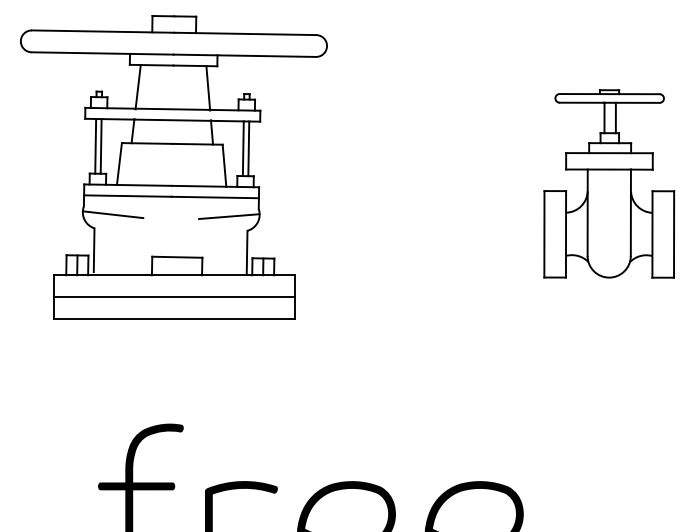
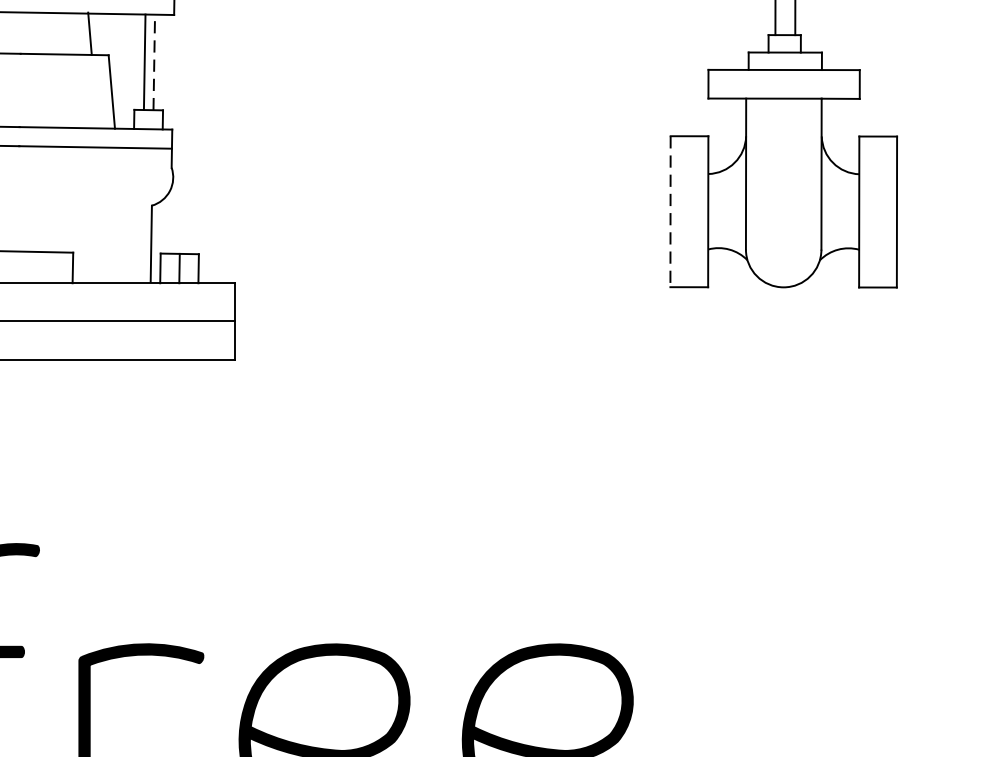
line: (248, 148) -> (153, 61), solid -> dashed
line: (229, 216) -> (120, 180), removed
line: (544, 234) -> (670, 212), solid -> dashed

